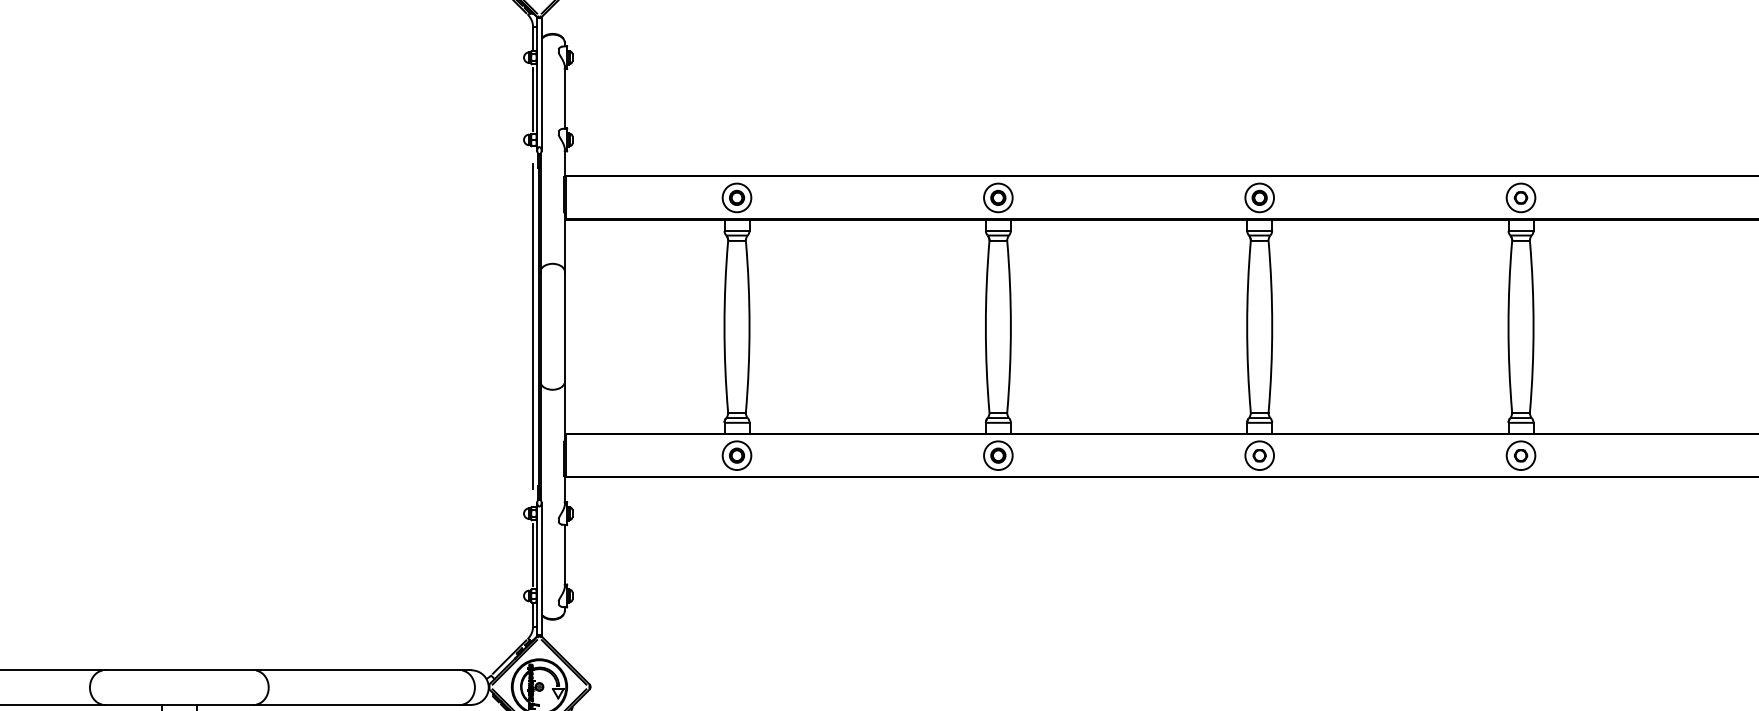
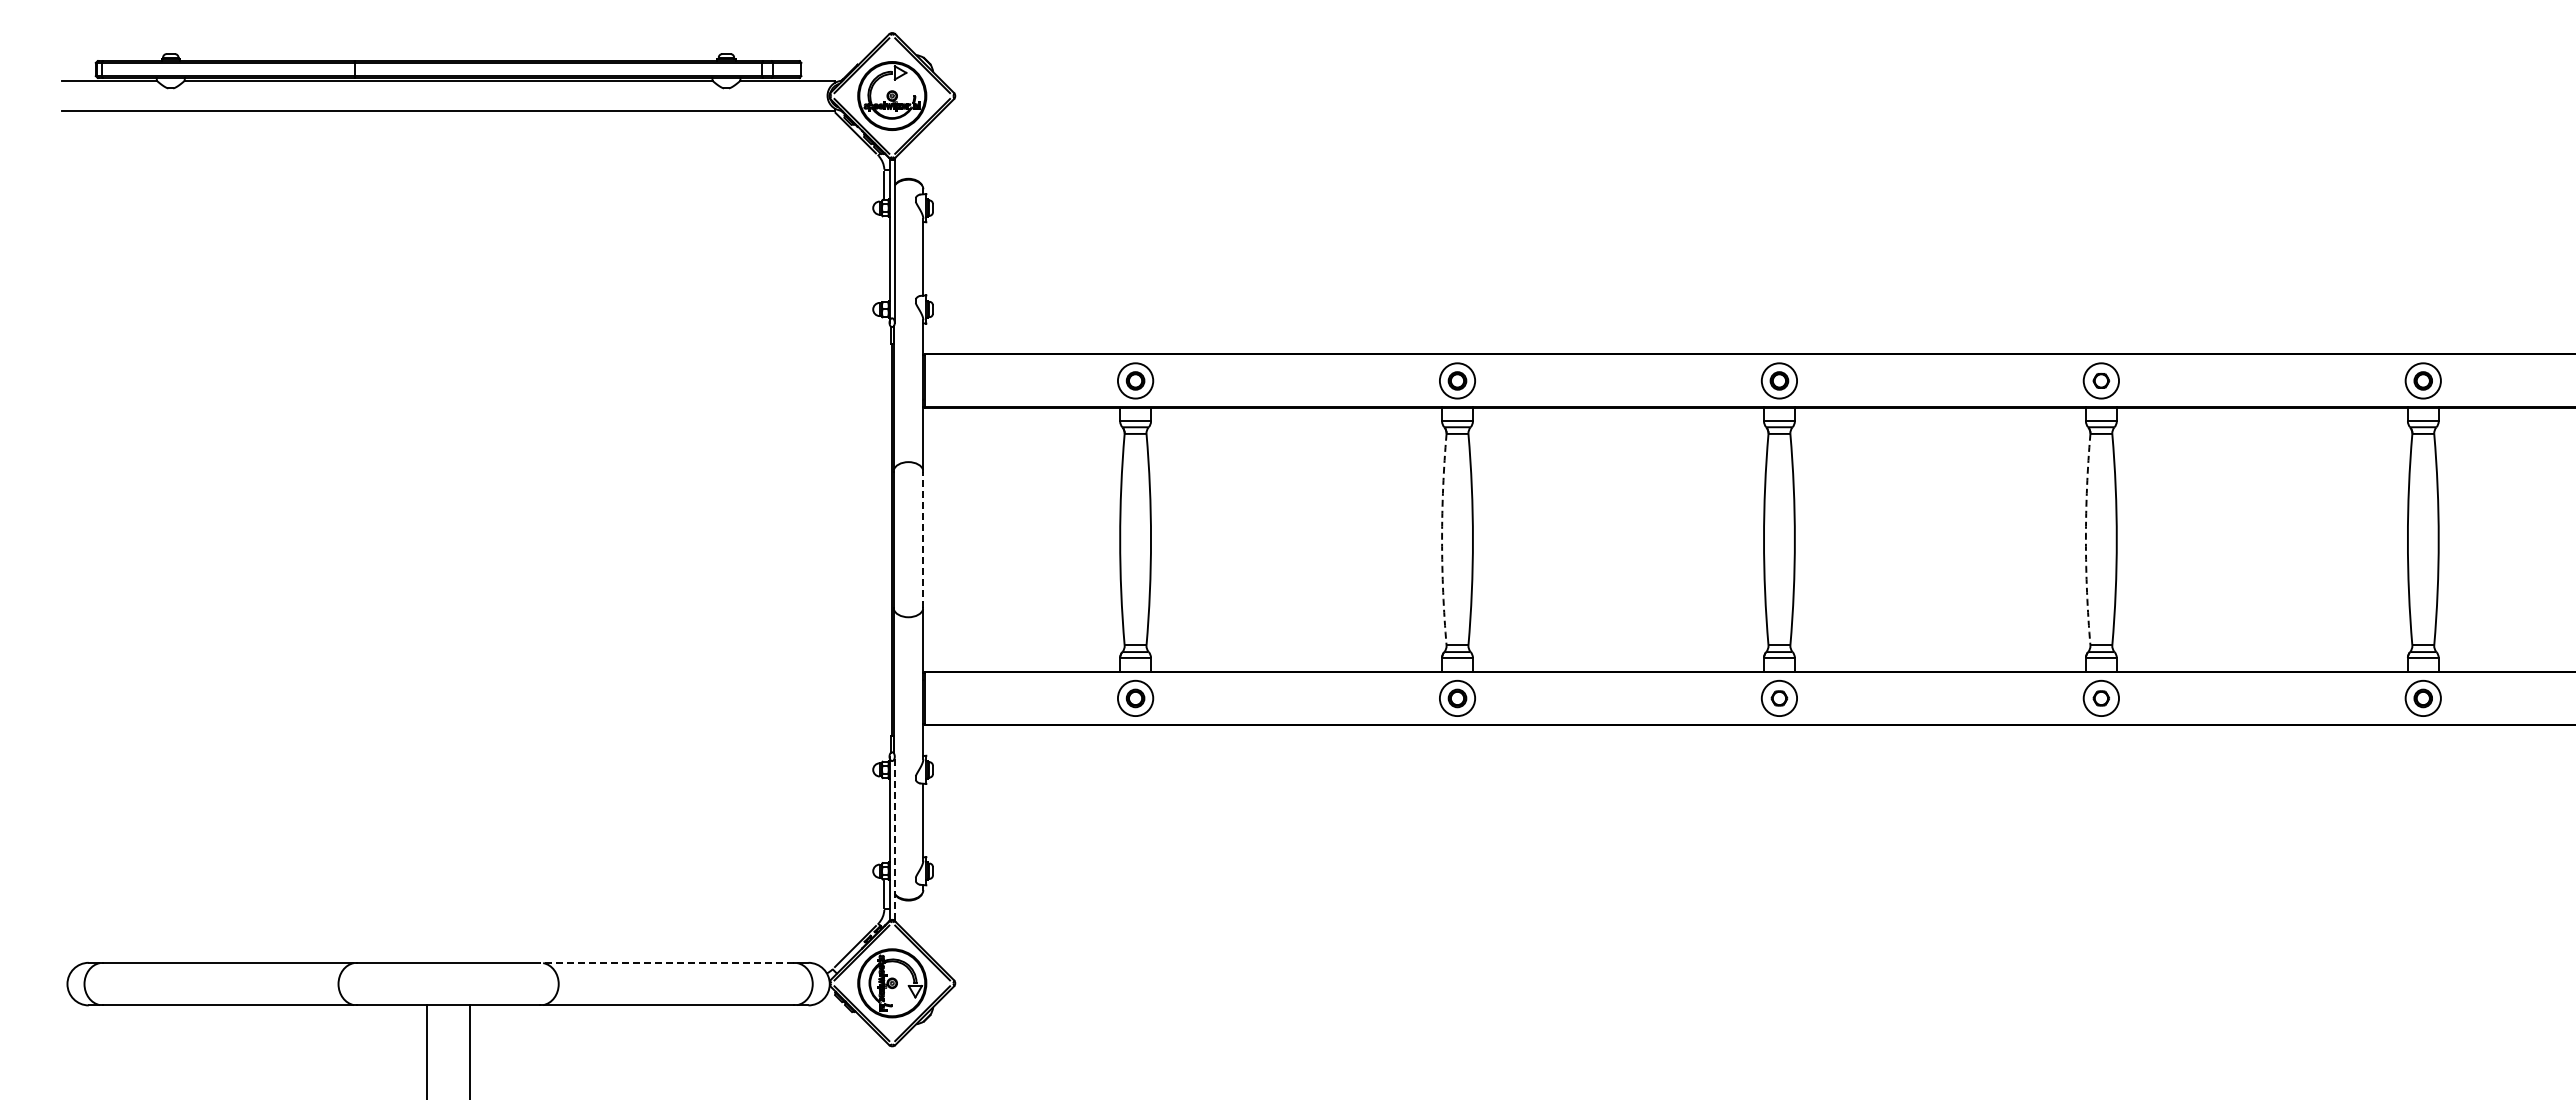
line: (533, 99) -> (884, 259), removed
line: (533, 325) -> (884, 538), removed
line: (564, 326) -> (923, 539), solid -> dashed
arc: (986, 326) -> (1442, 539), solid -> dashed
arc: (1508, 326) -> (2085, 539), solid -> dashed
line: (533, 554) -> (884, 820), removed
line: (541, 569) -> (894, 838), solid -> dashed
line: (356, 670) -> (666, 962), solid -> dashed

